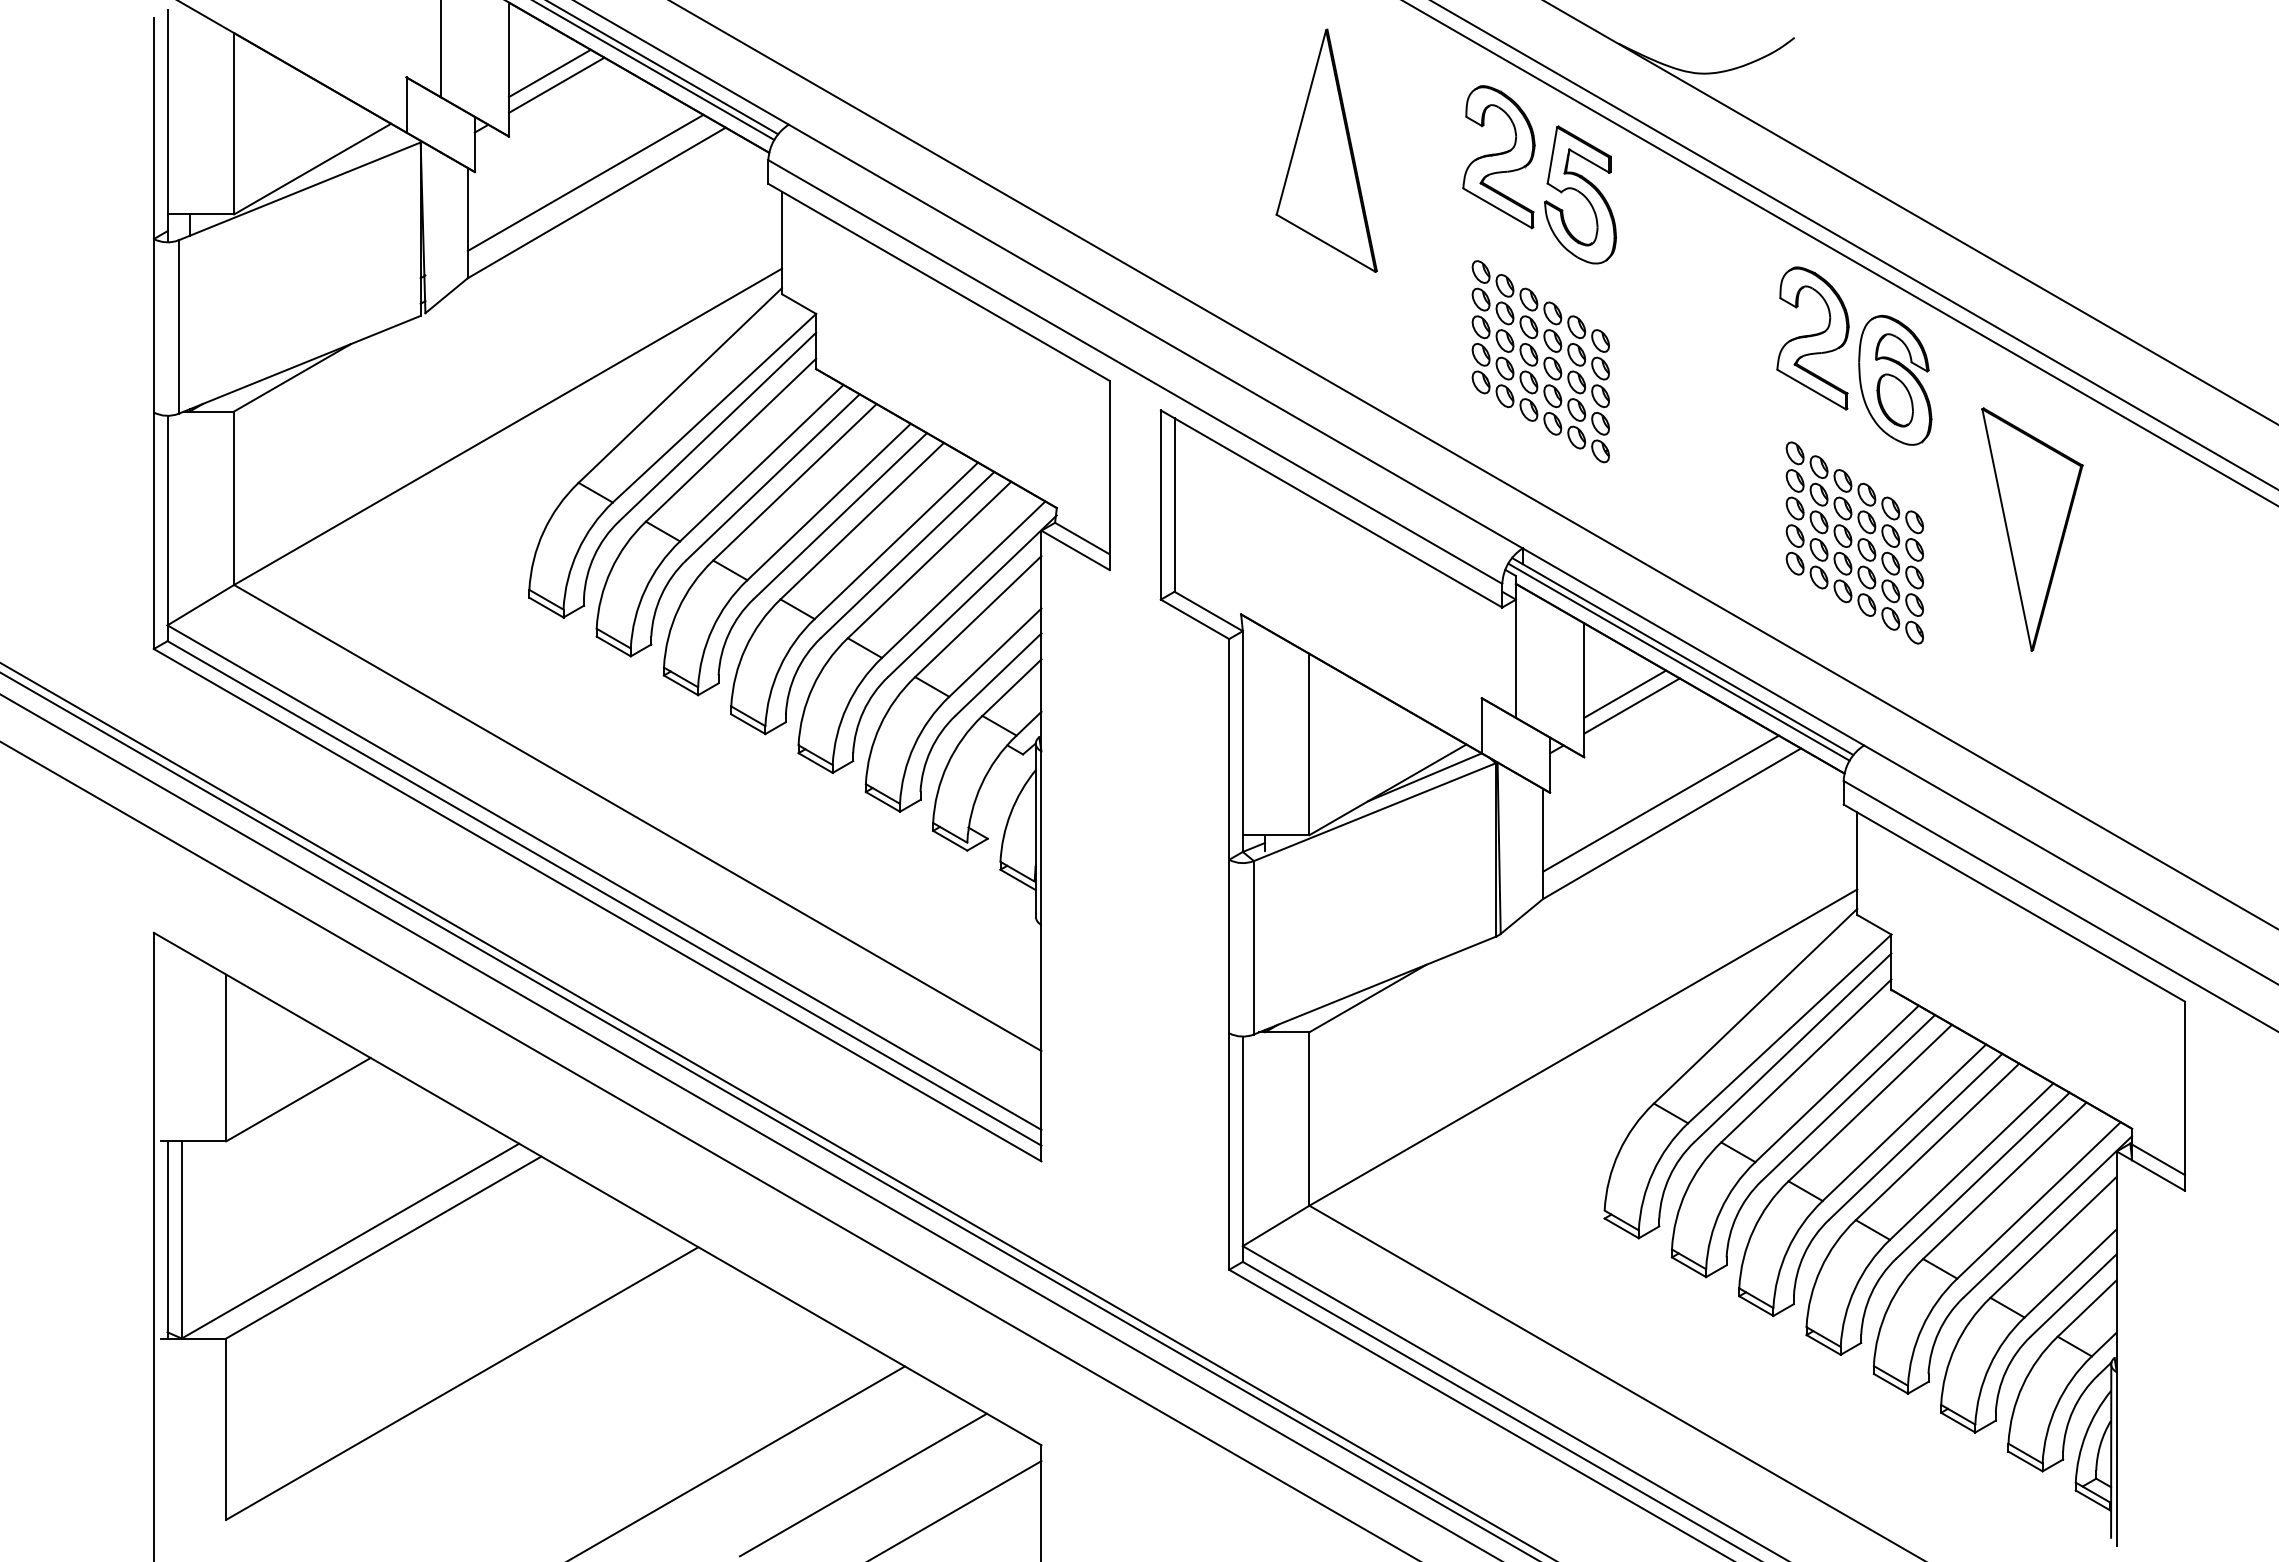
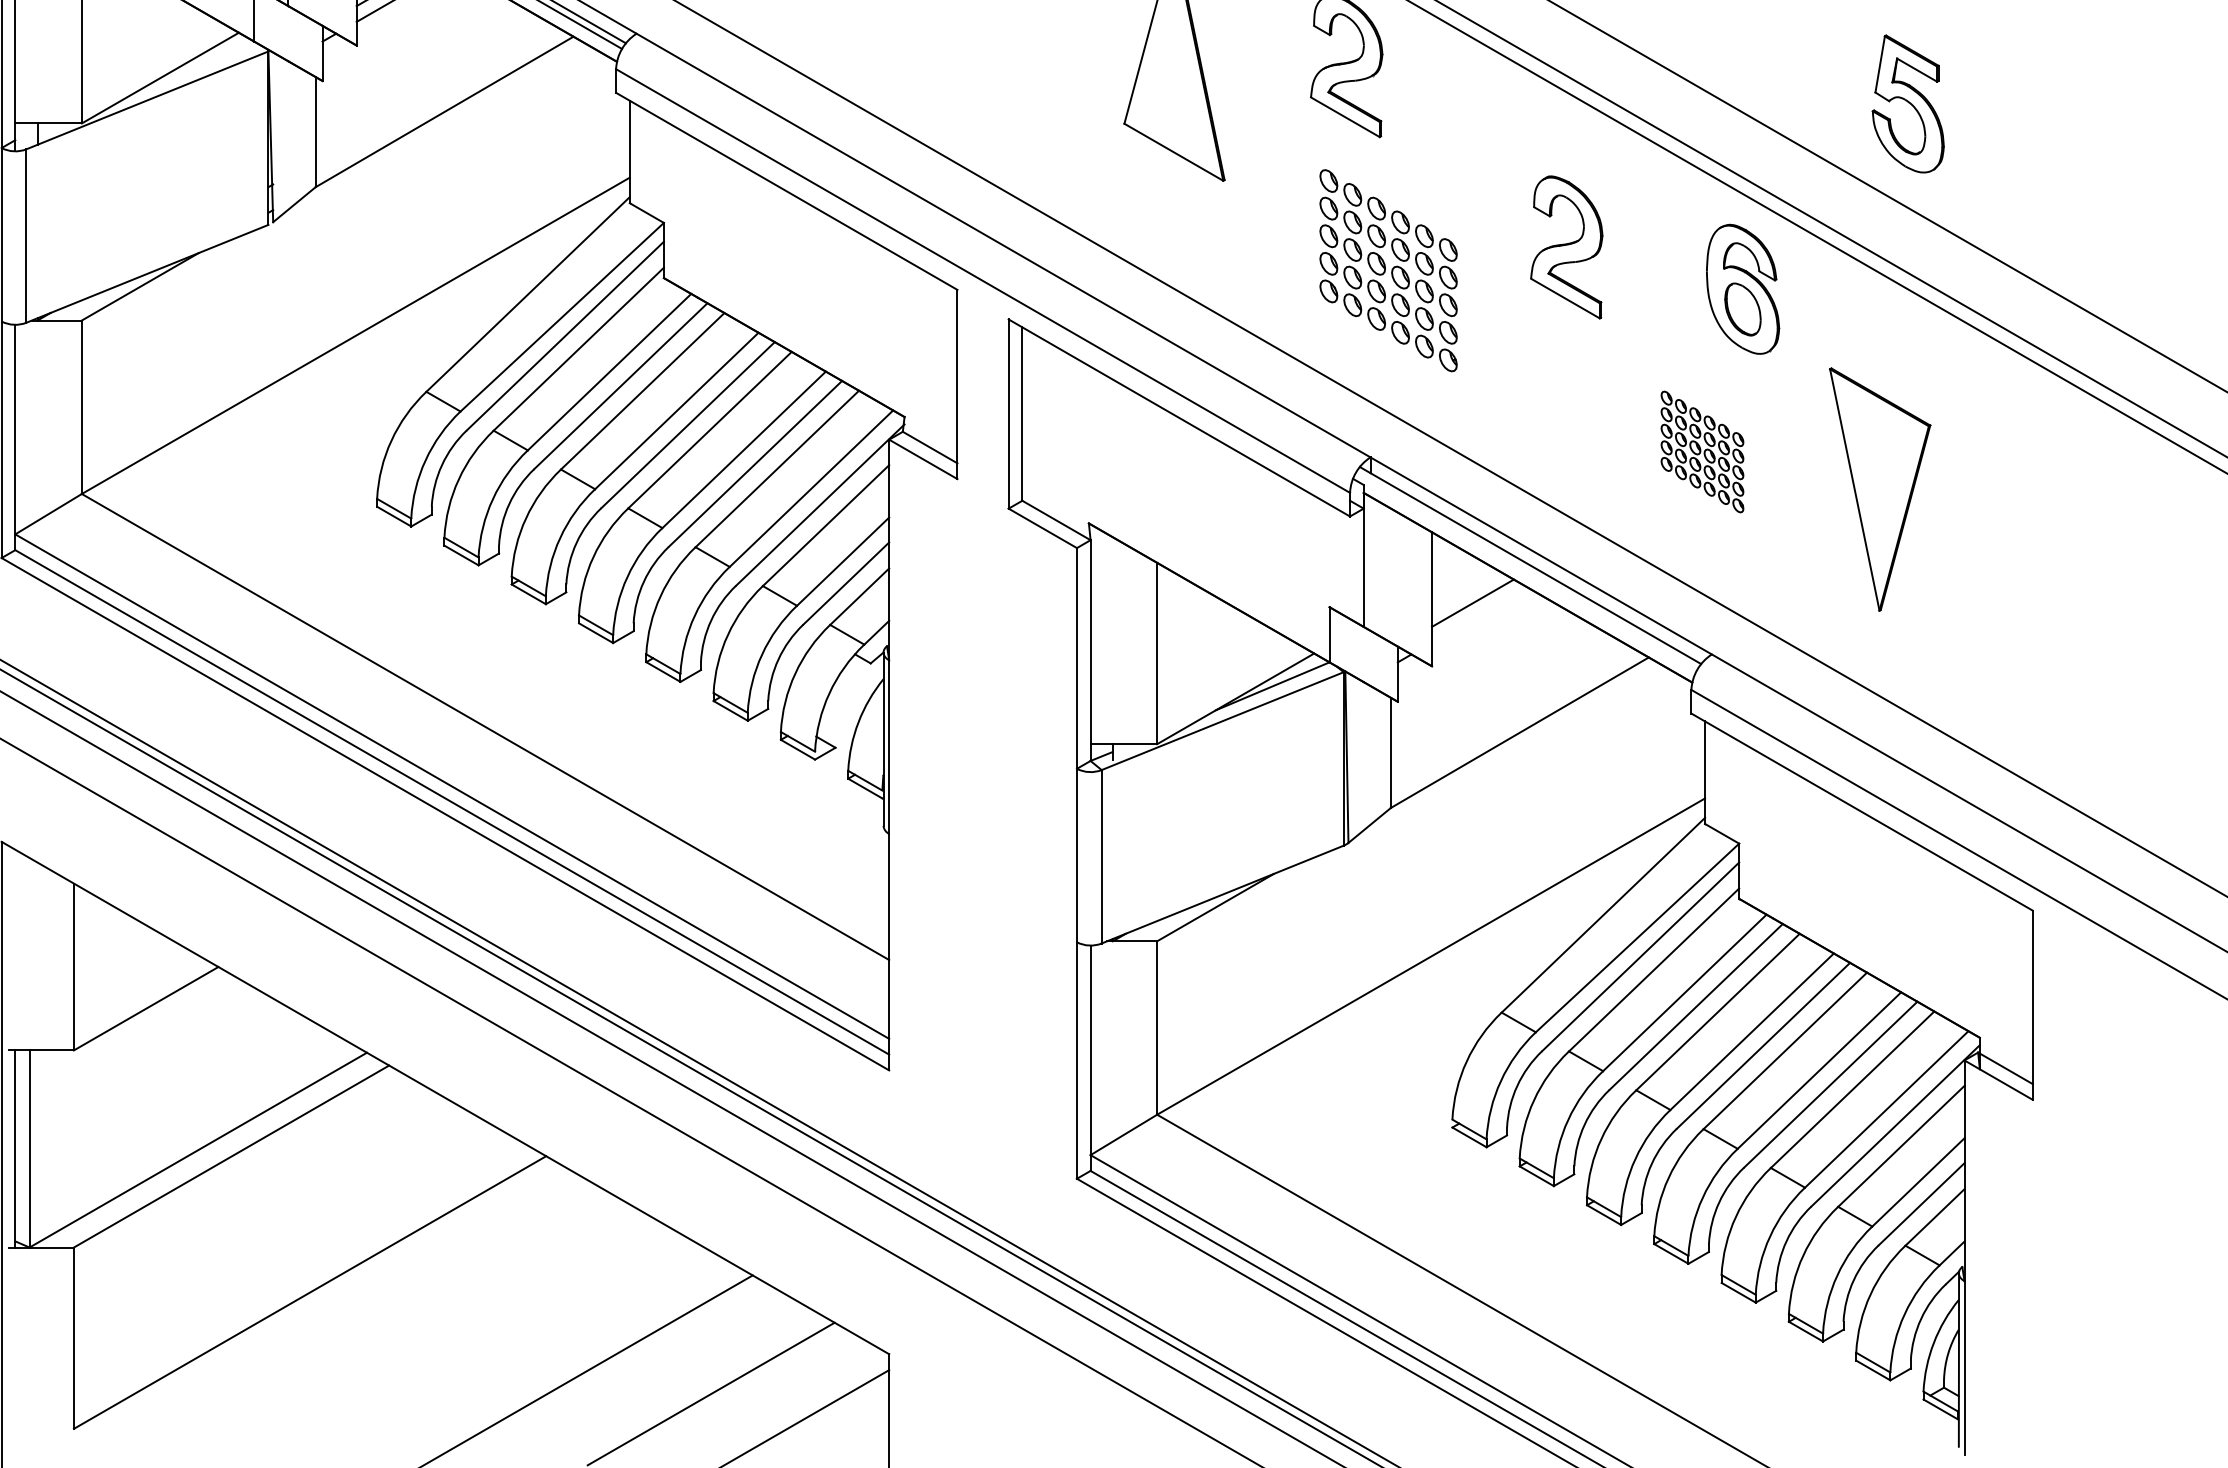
line: (585, 182) -> (433, 91), removed
part: (1580, 194) -> (1908, 103), moved
part: (1812, 338) -> (1566, 247), moved
part: (2032, 529) -> (1880, 489), moved
part: (1854, 542) -> (1702, 451), size x0.6
line: (1678, 661) -> (1526, 570), removed
line: (1631, 705) -> (1479, 614), removed
line: (1660, 803) -> (1508, 712), removed

